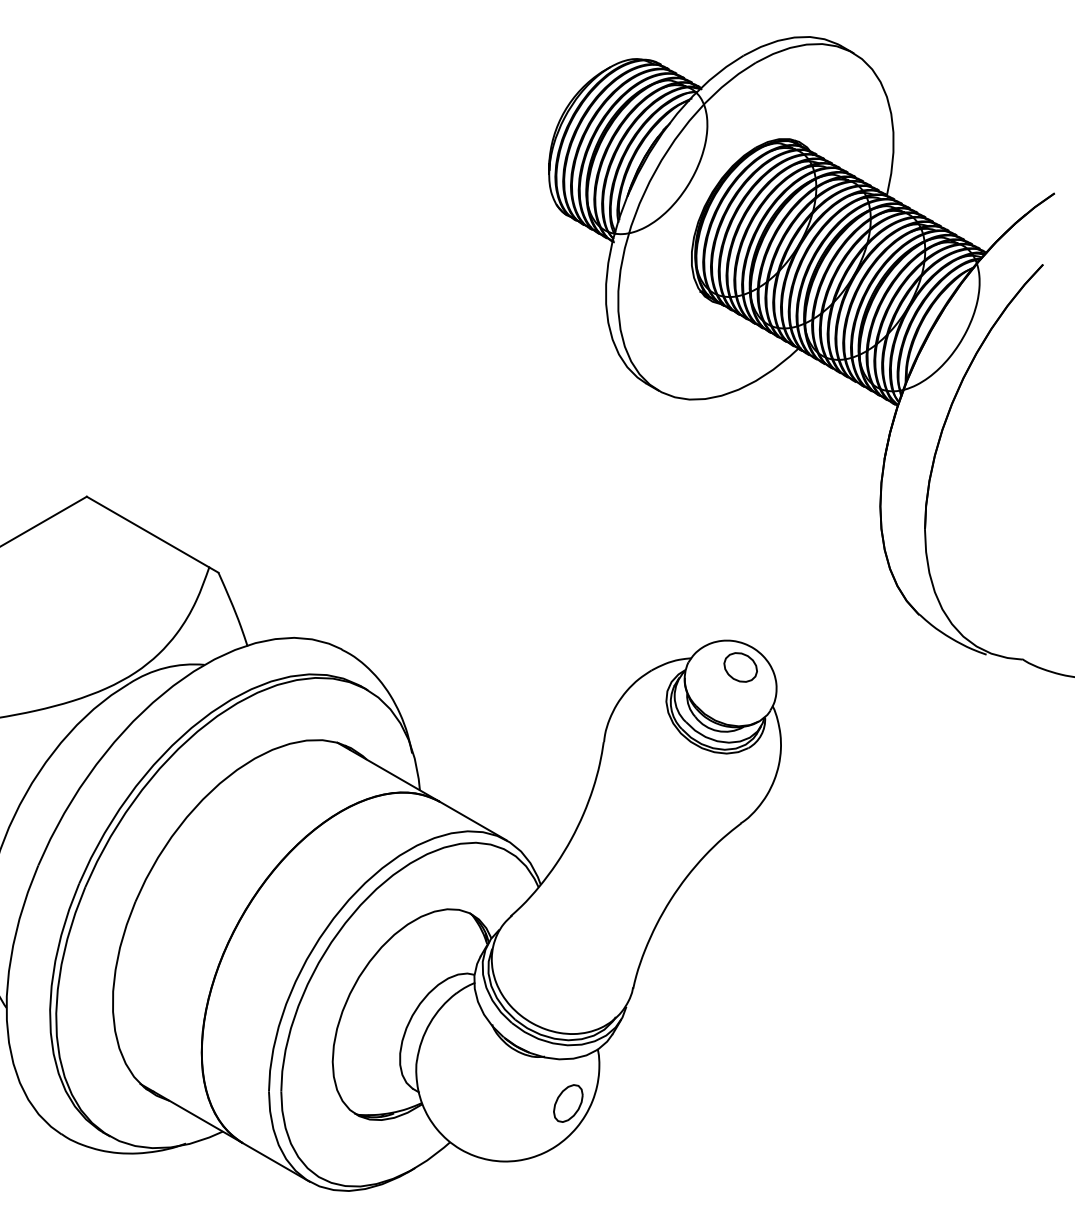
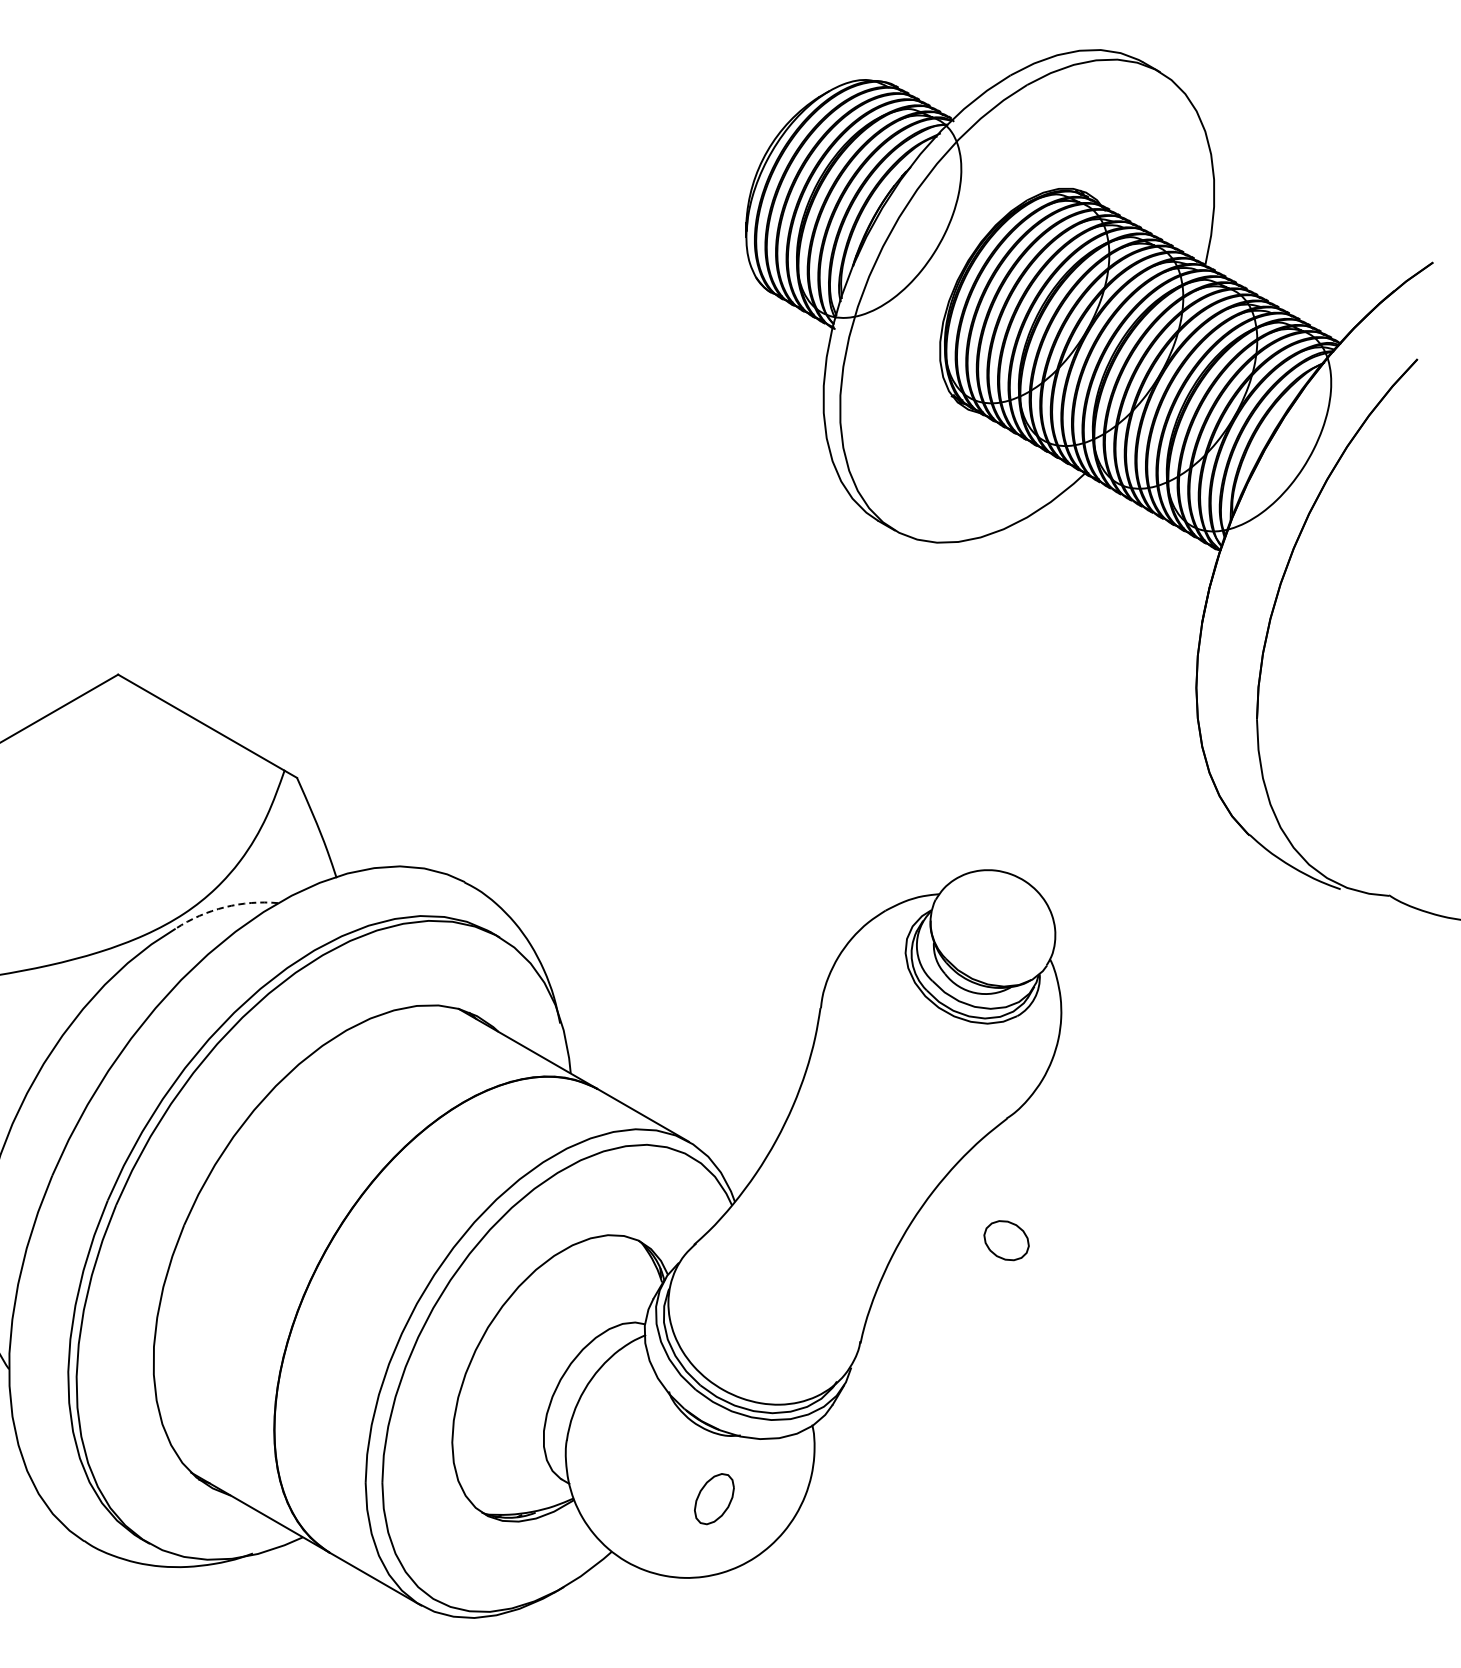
part: (740, 667) -> (1006, 1240), moved
arc: (165, 668) -> (224, 907), solid -> dashed
part: (568, 1103) -> (714, 1499), moved

